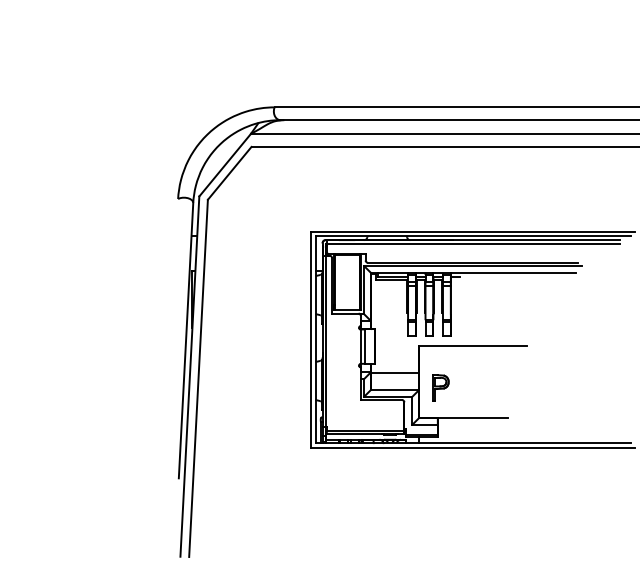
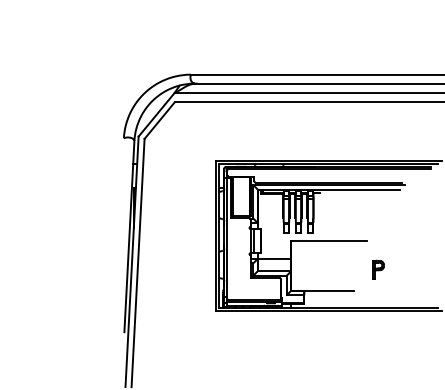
part: (440, 387) -> (378, 269), moved

